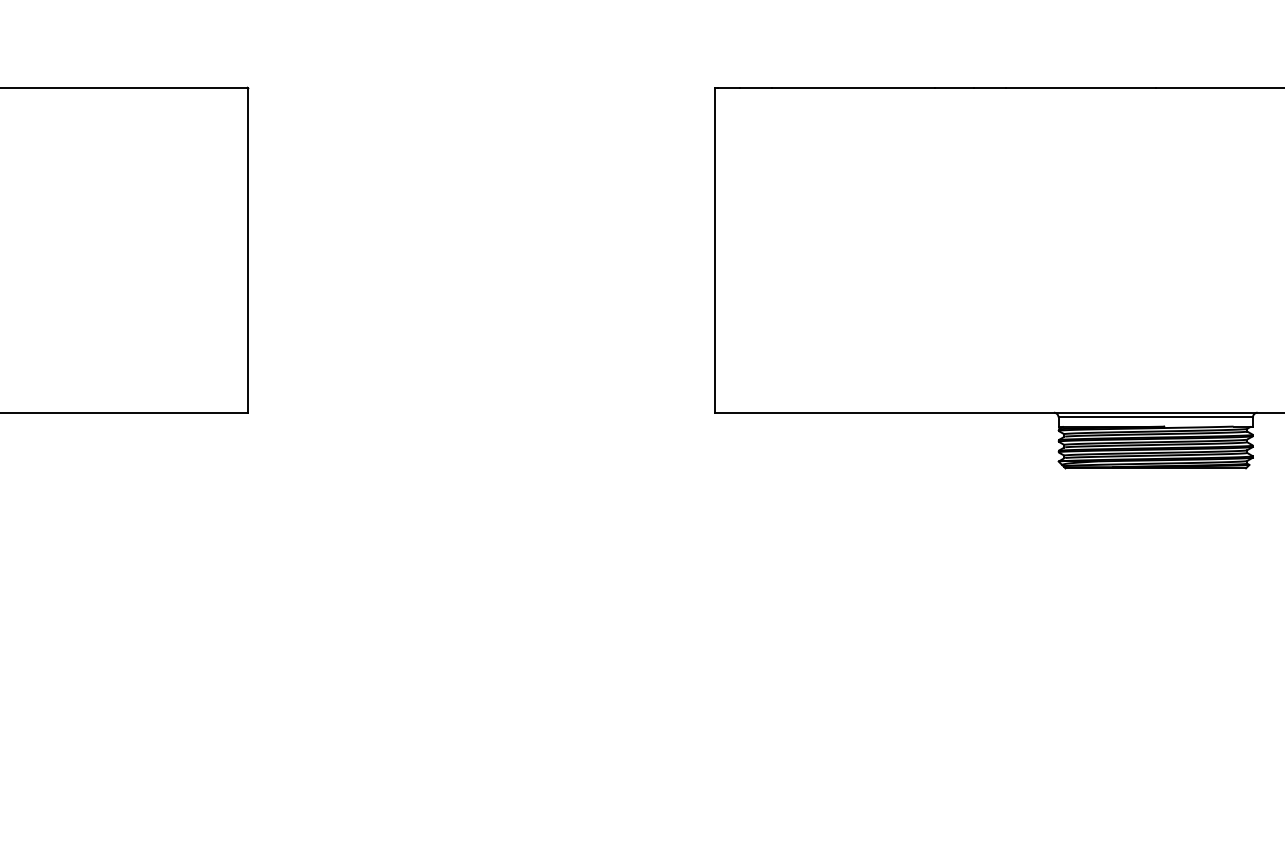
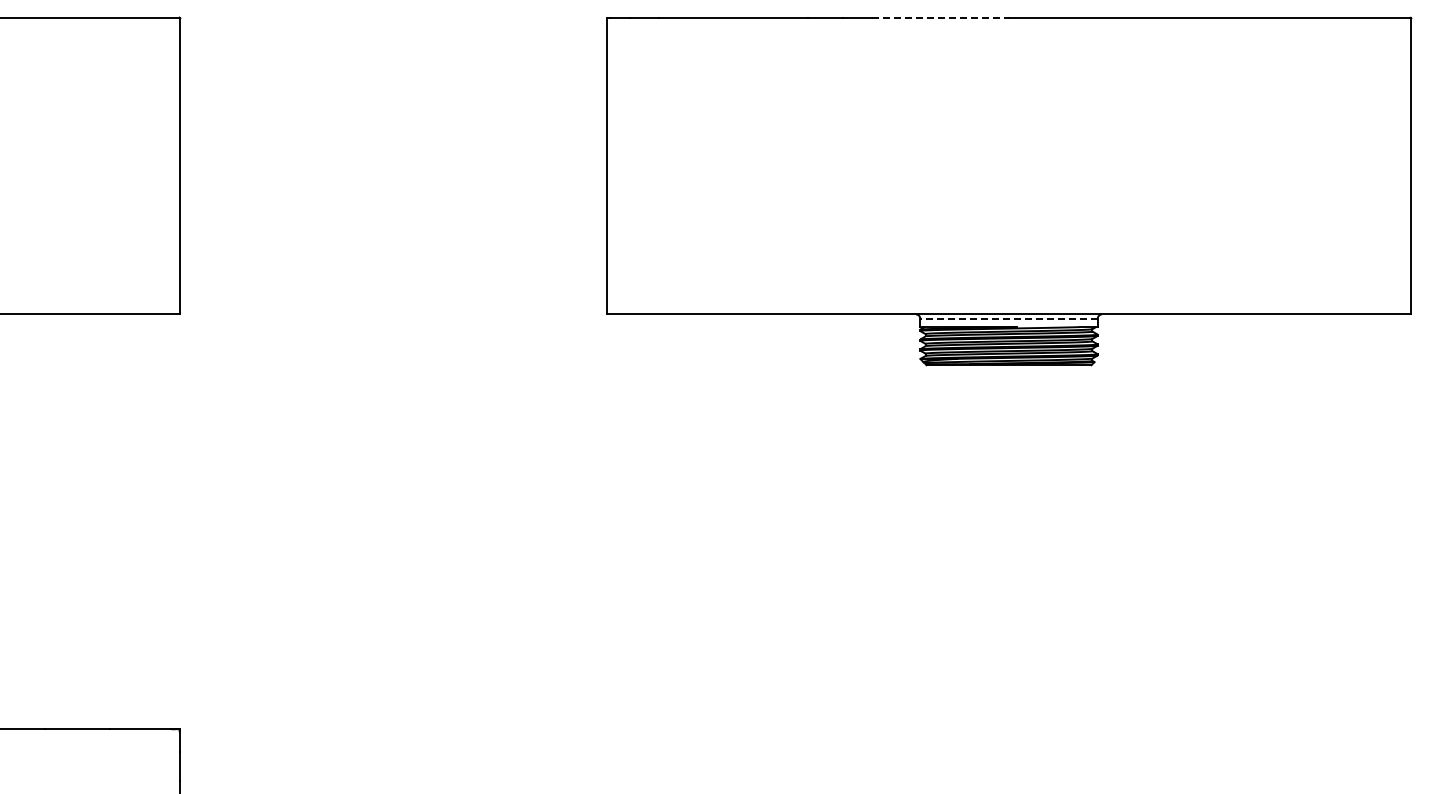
line: (1080, 87) -> (940, 17), solid -> dashed
line: (1156, 417) -> (1009, 318), solid -> dashed

